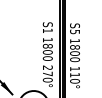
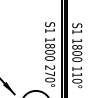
text: (74, 31) -> (76, 31), S5 -> S1

